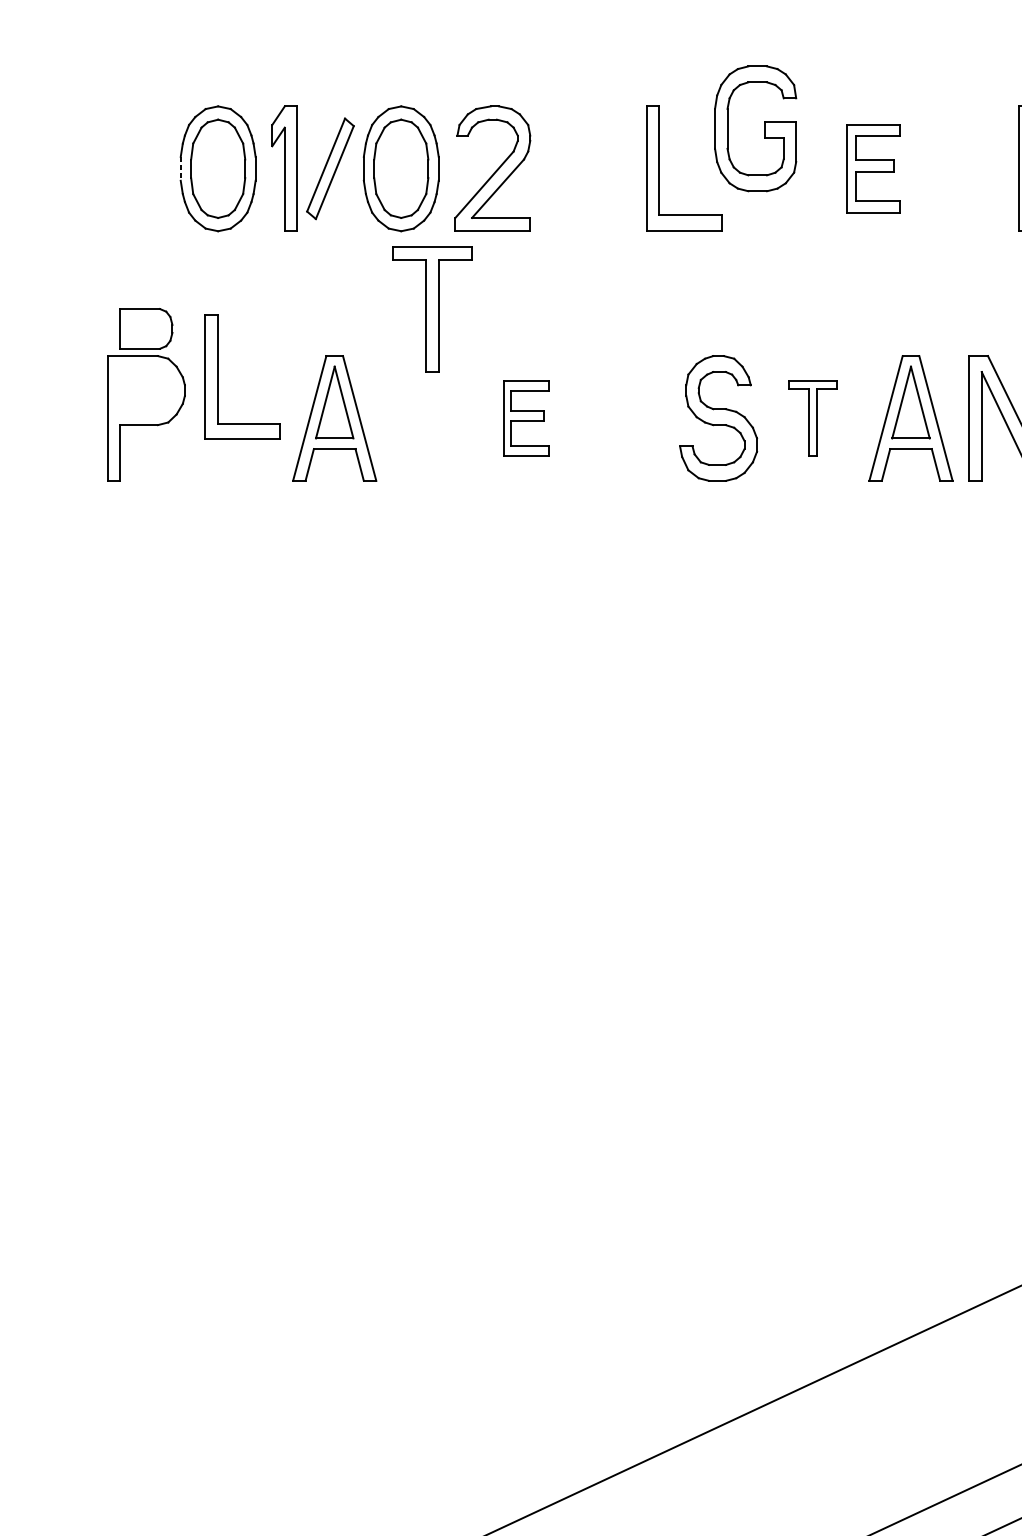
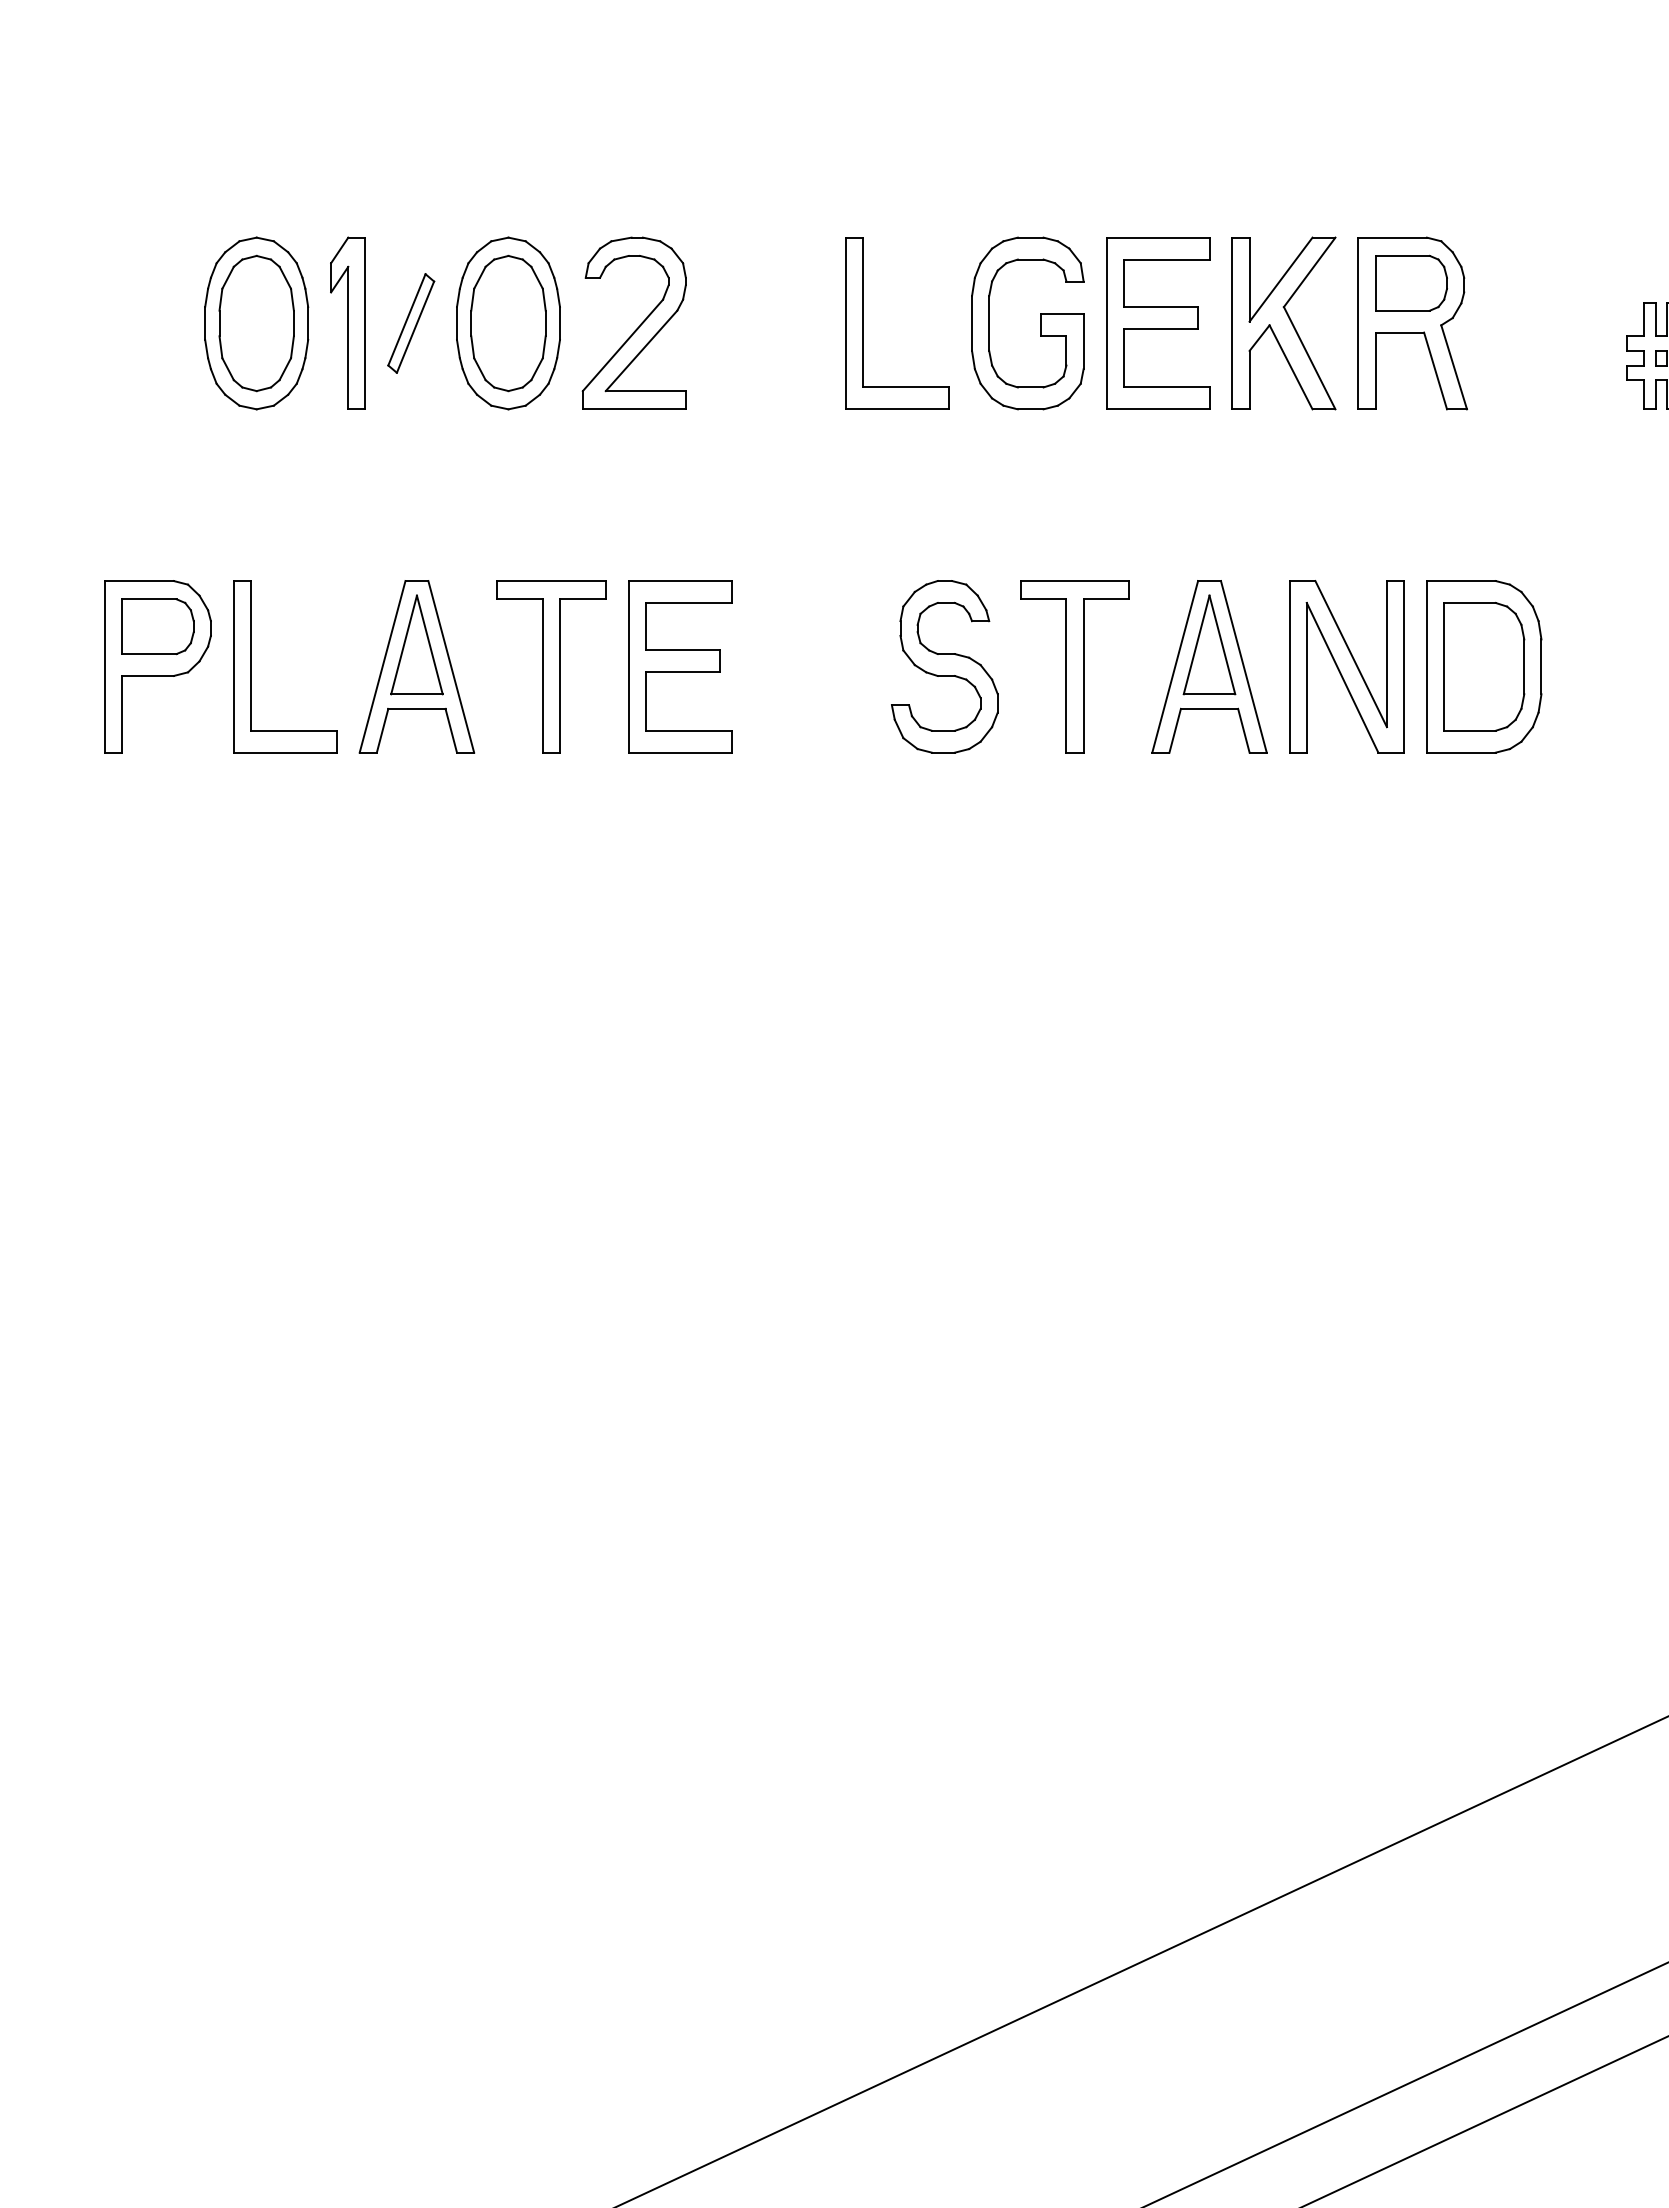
part: (764, 128) -> (1040, 323), moved
part: (330, 168) -> (411, 323), size x0.71
part: (873, 168) -> (1158, 323), size x1.43
part: (964, 168) -> (1283, 323), added
line: (180, 169) -> (205, 324), dashed -> solid
part: (432, 309) -> (551, 666), moved
part: (146, 328) -> (157, 626), moved
part: (218, 376) -> (251, 666), moved
part: (526, 418) -> (680, 666), size x1.67
part: (812, 418) -> (1074, 666), size x1.67

